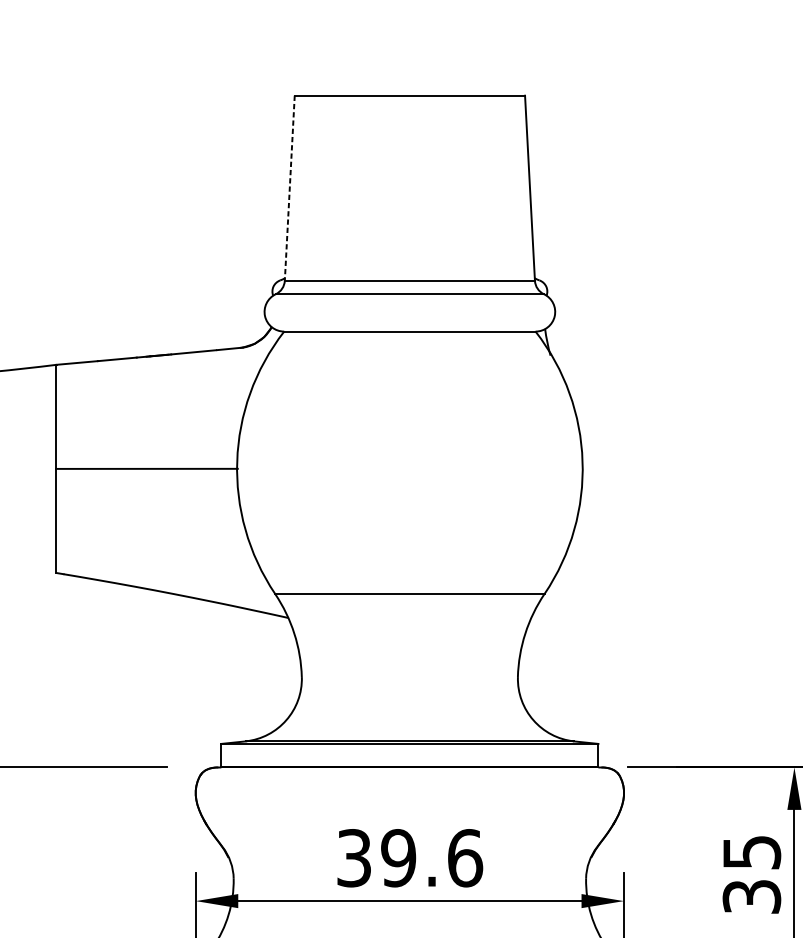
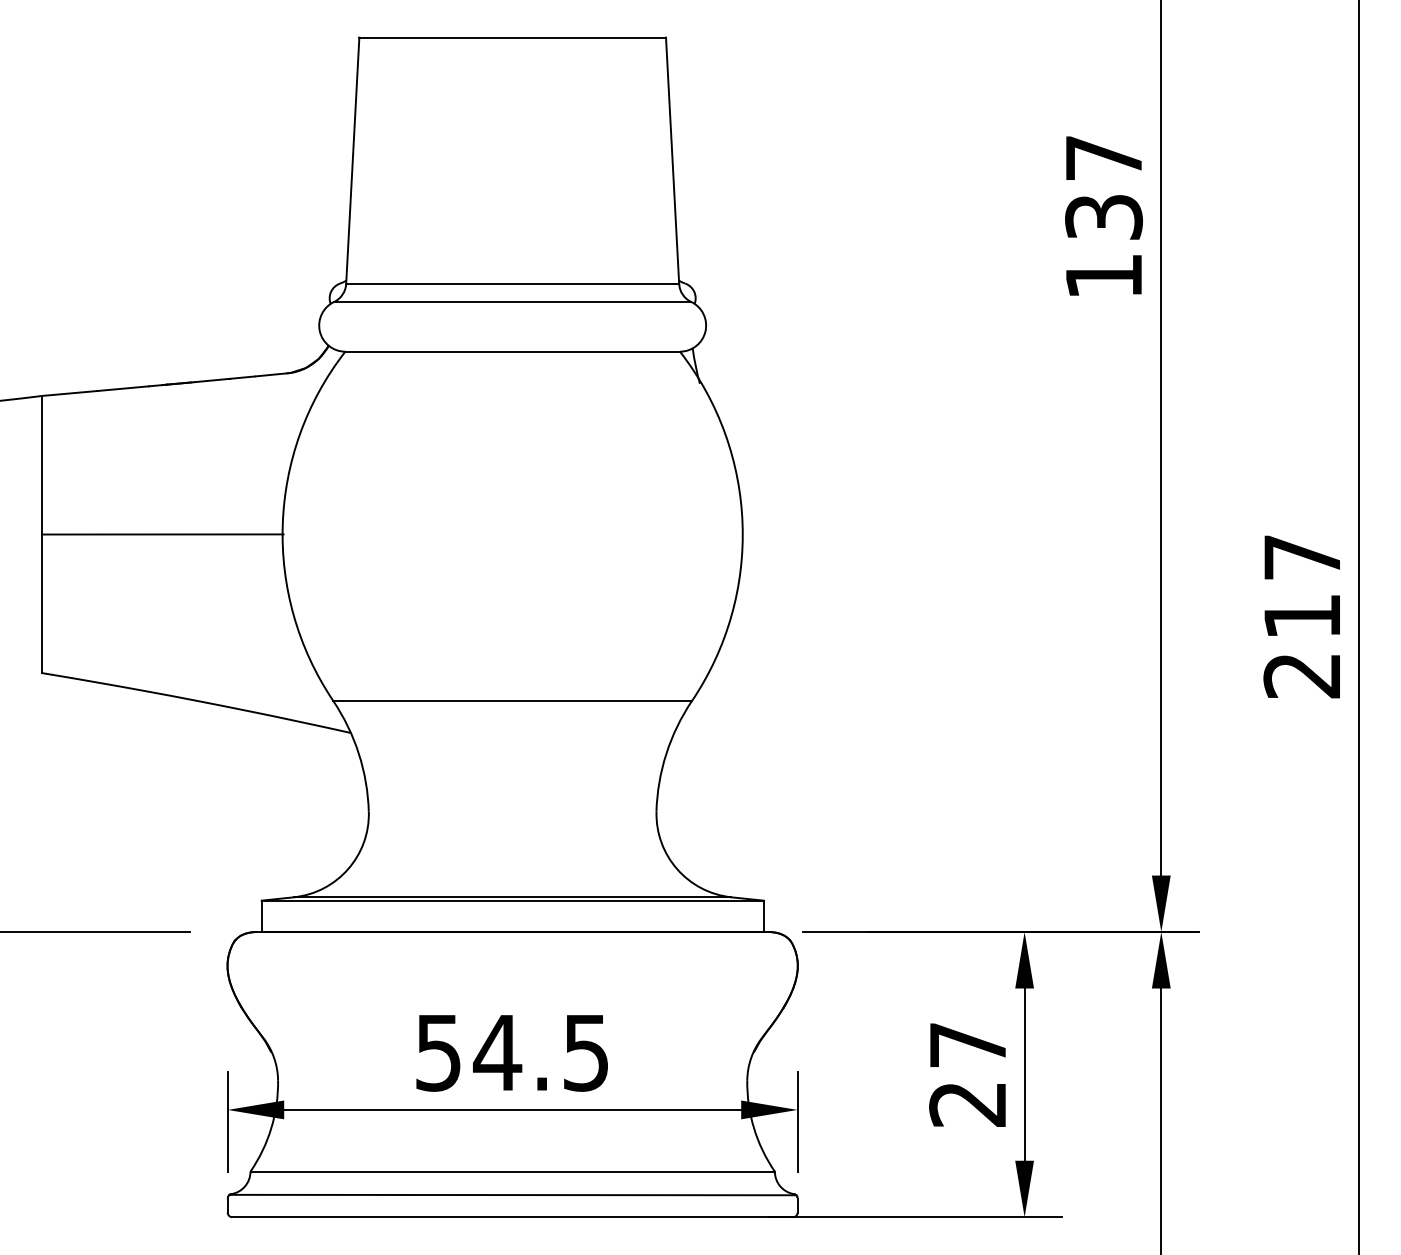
line: (289, 188) -> (352, 161), dashed -> solid
text: (410, 857) -> (513, 1052), 39.6 -> 54.5
text: (752, 874) -> (968, 1074), 35 -> 27

